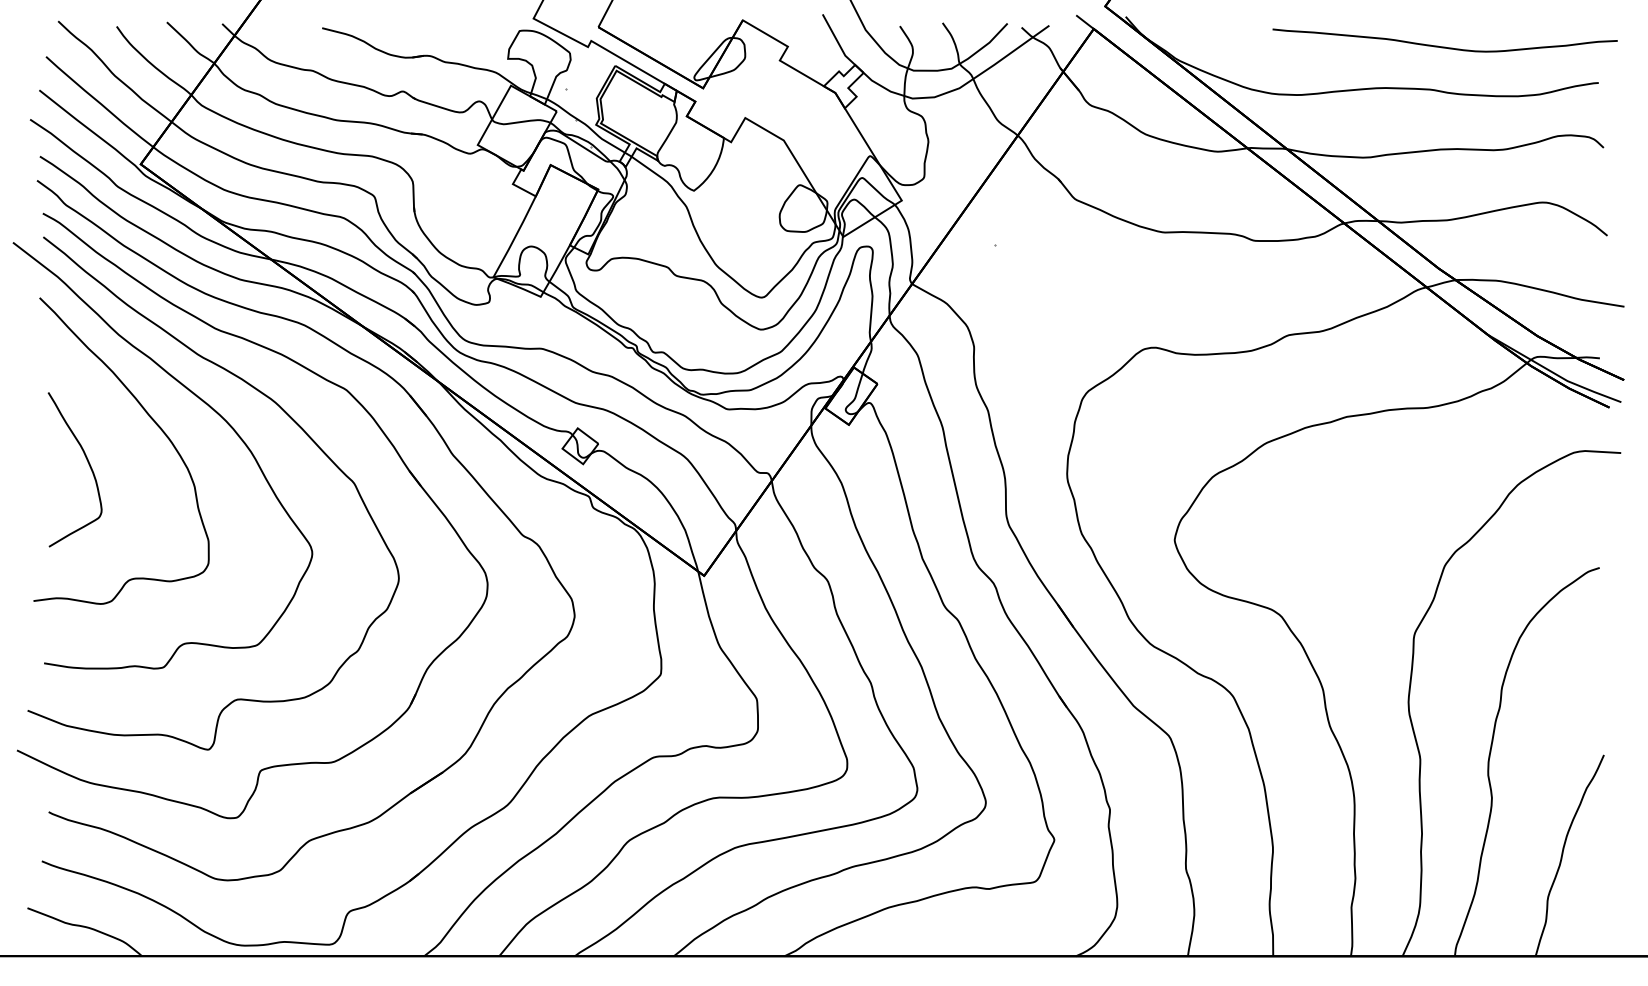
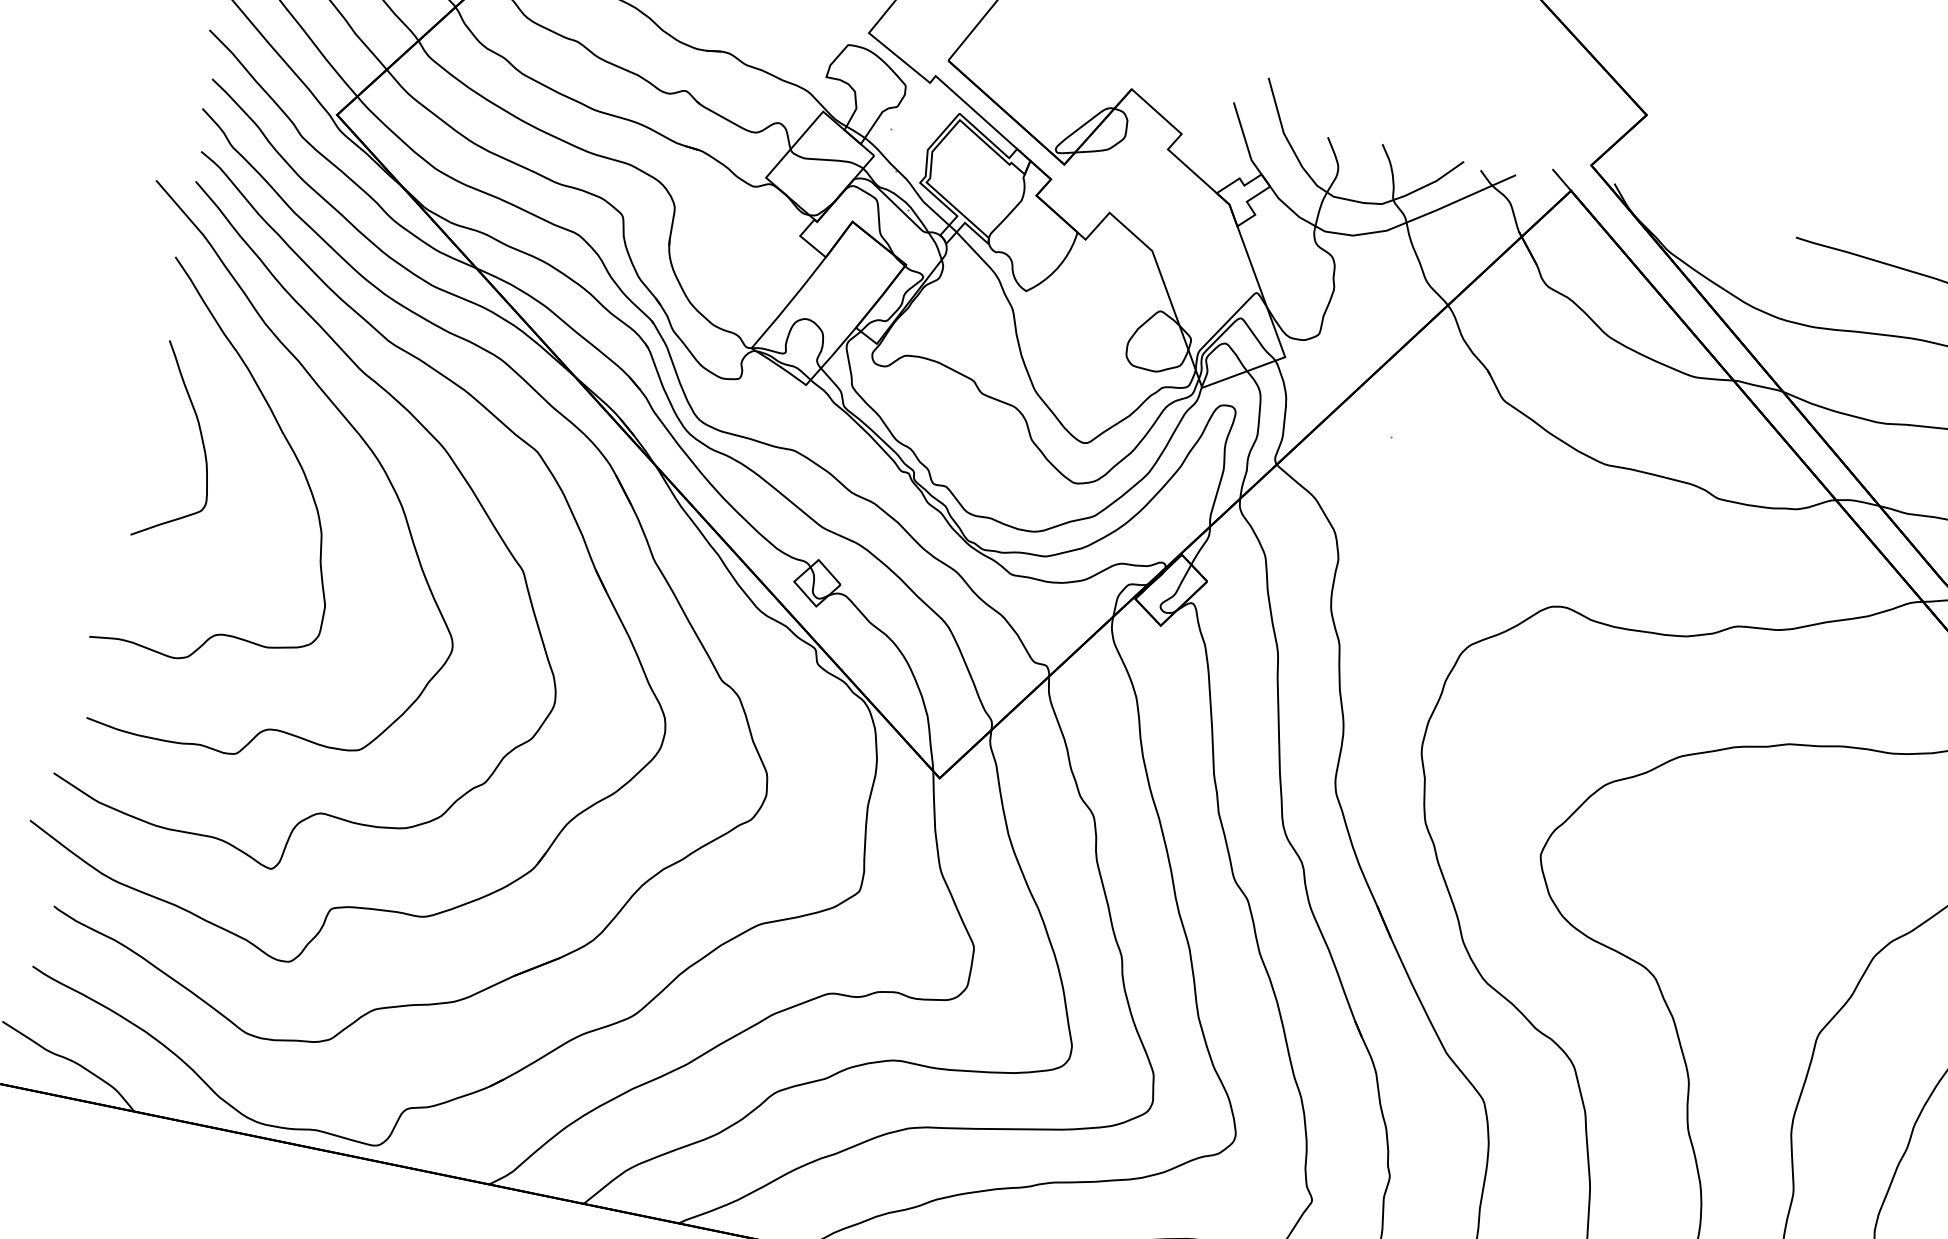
curve: (87, 462) -> (200, 438), moved

